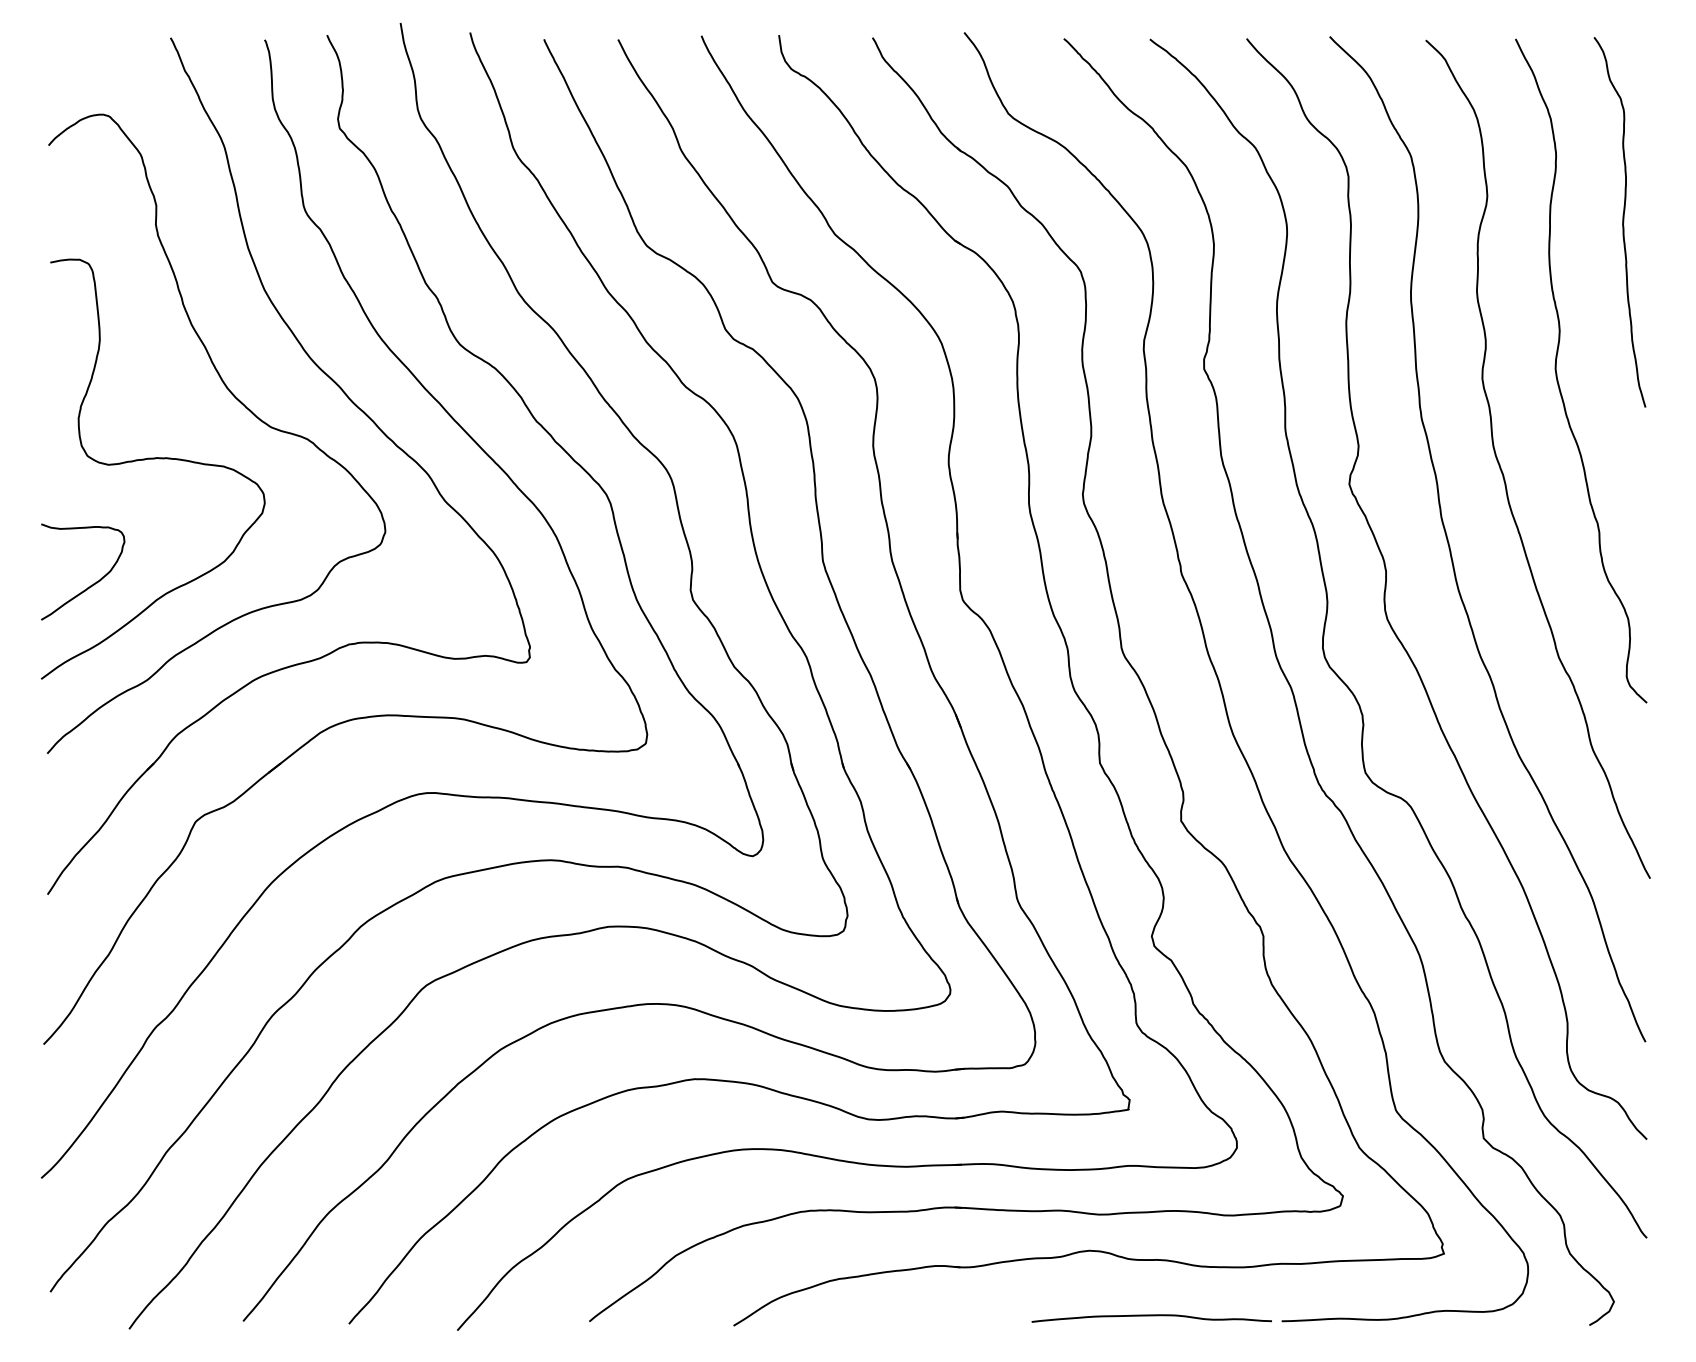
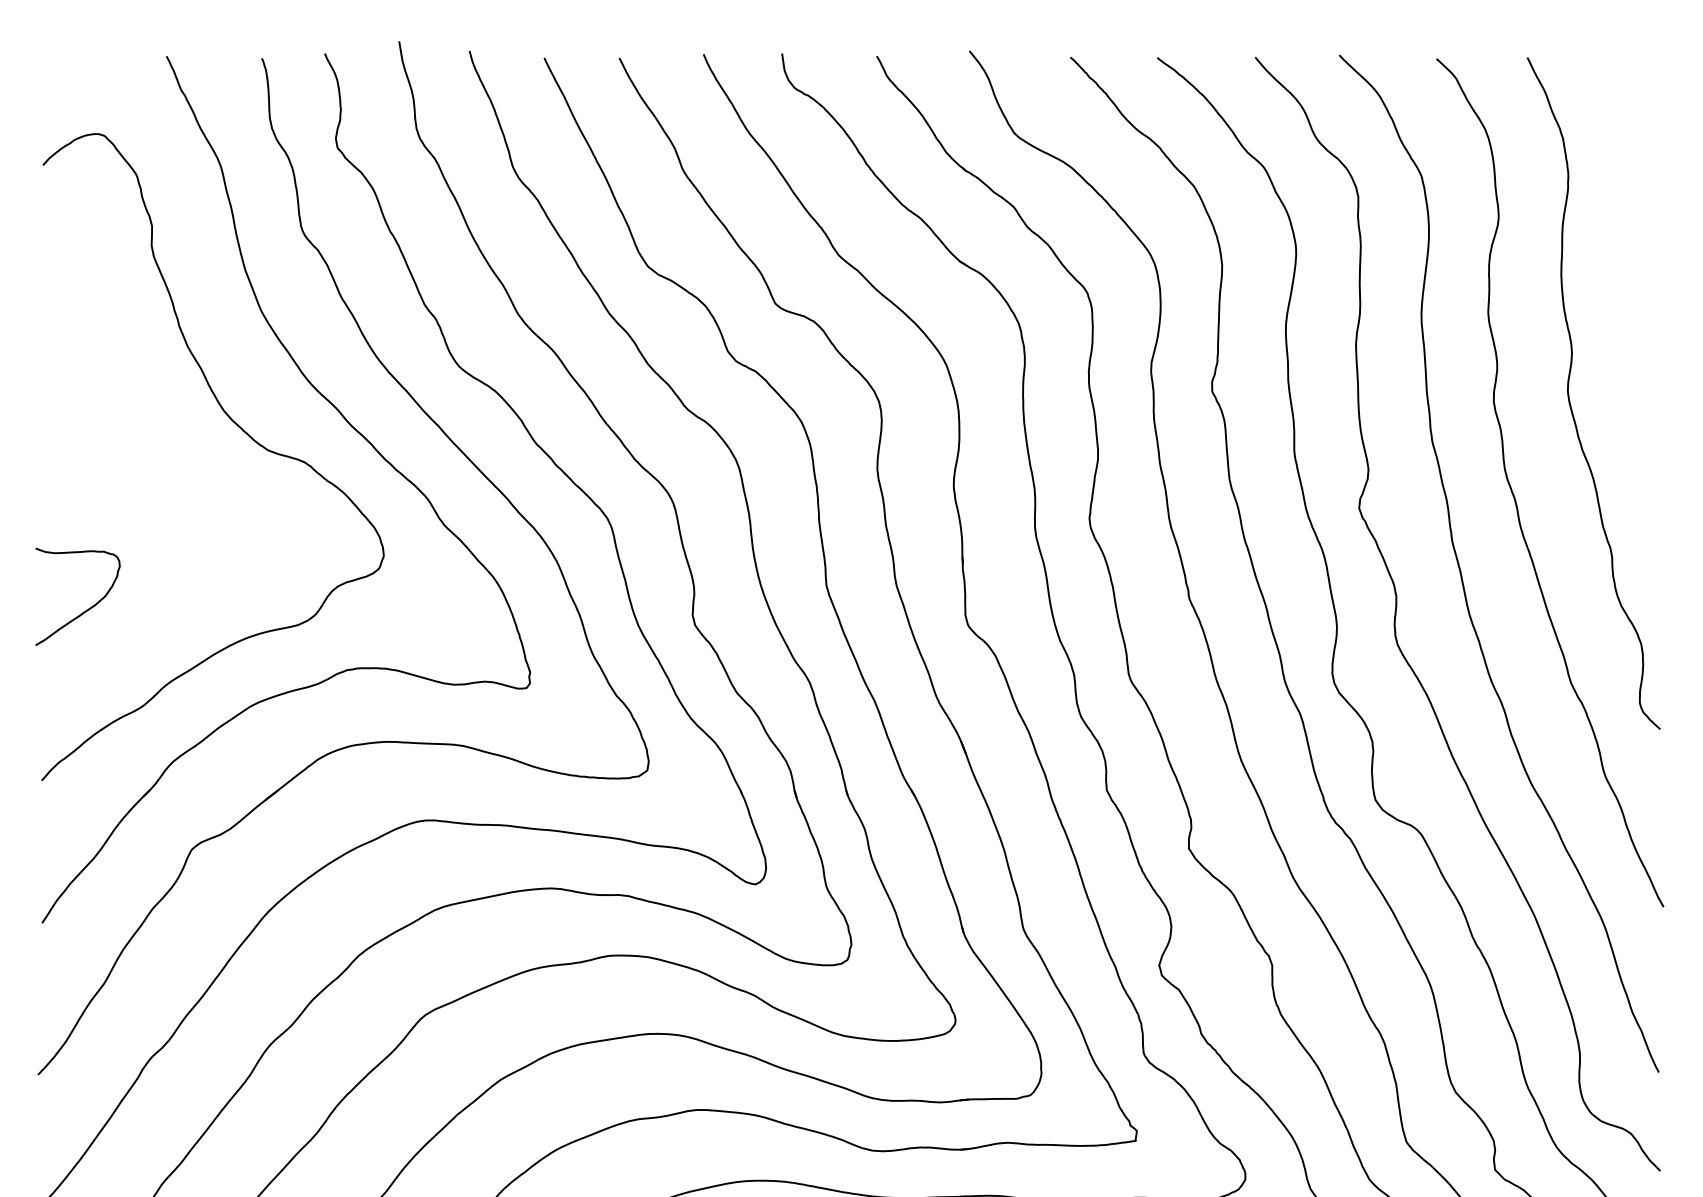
curve: (1622, 222) -> (1635, 243), removed
curve: (153, 459) -> (149, 482), removed

